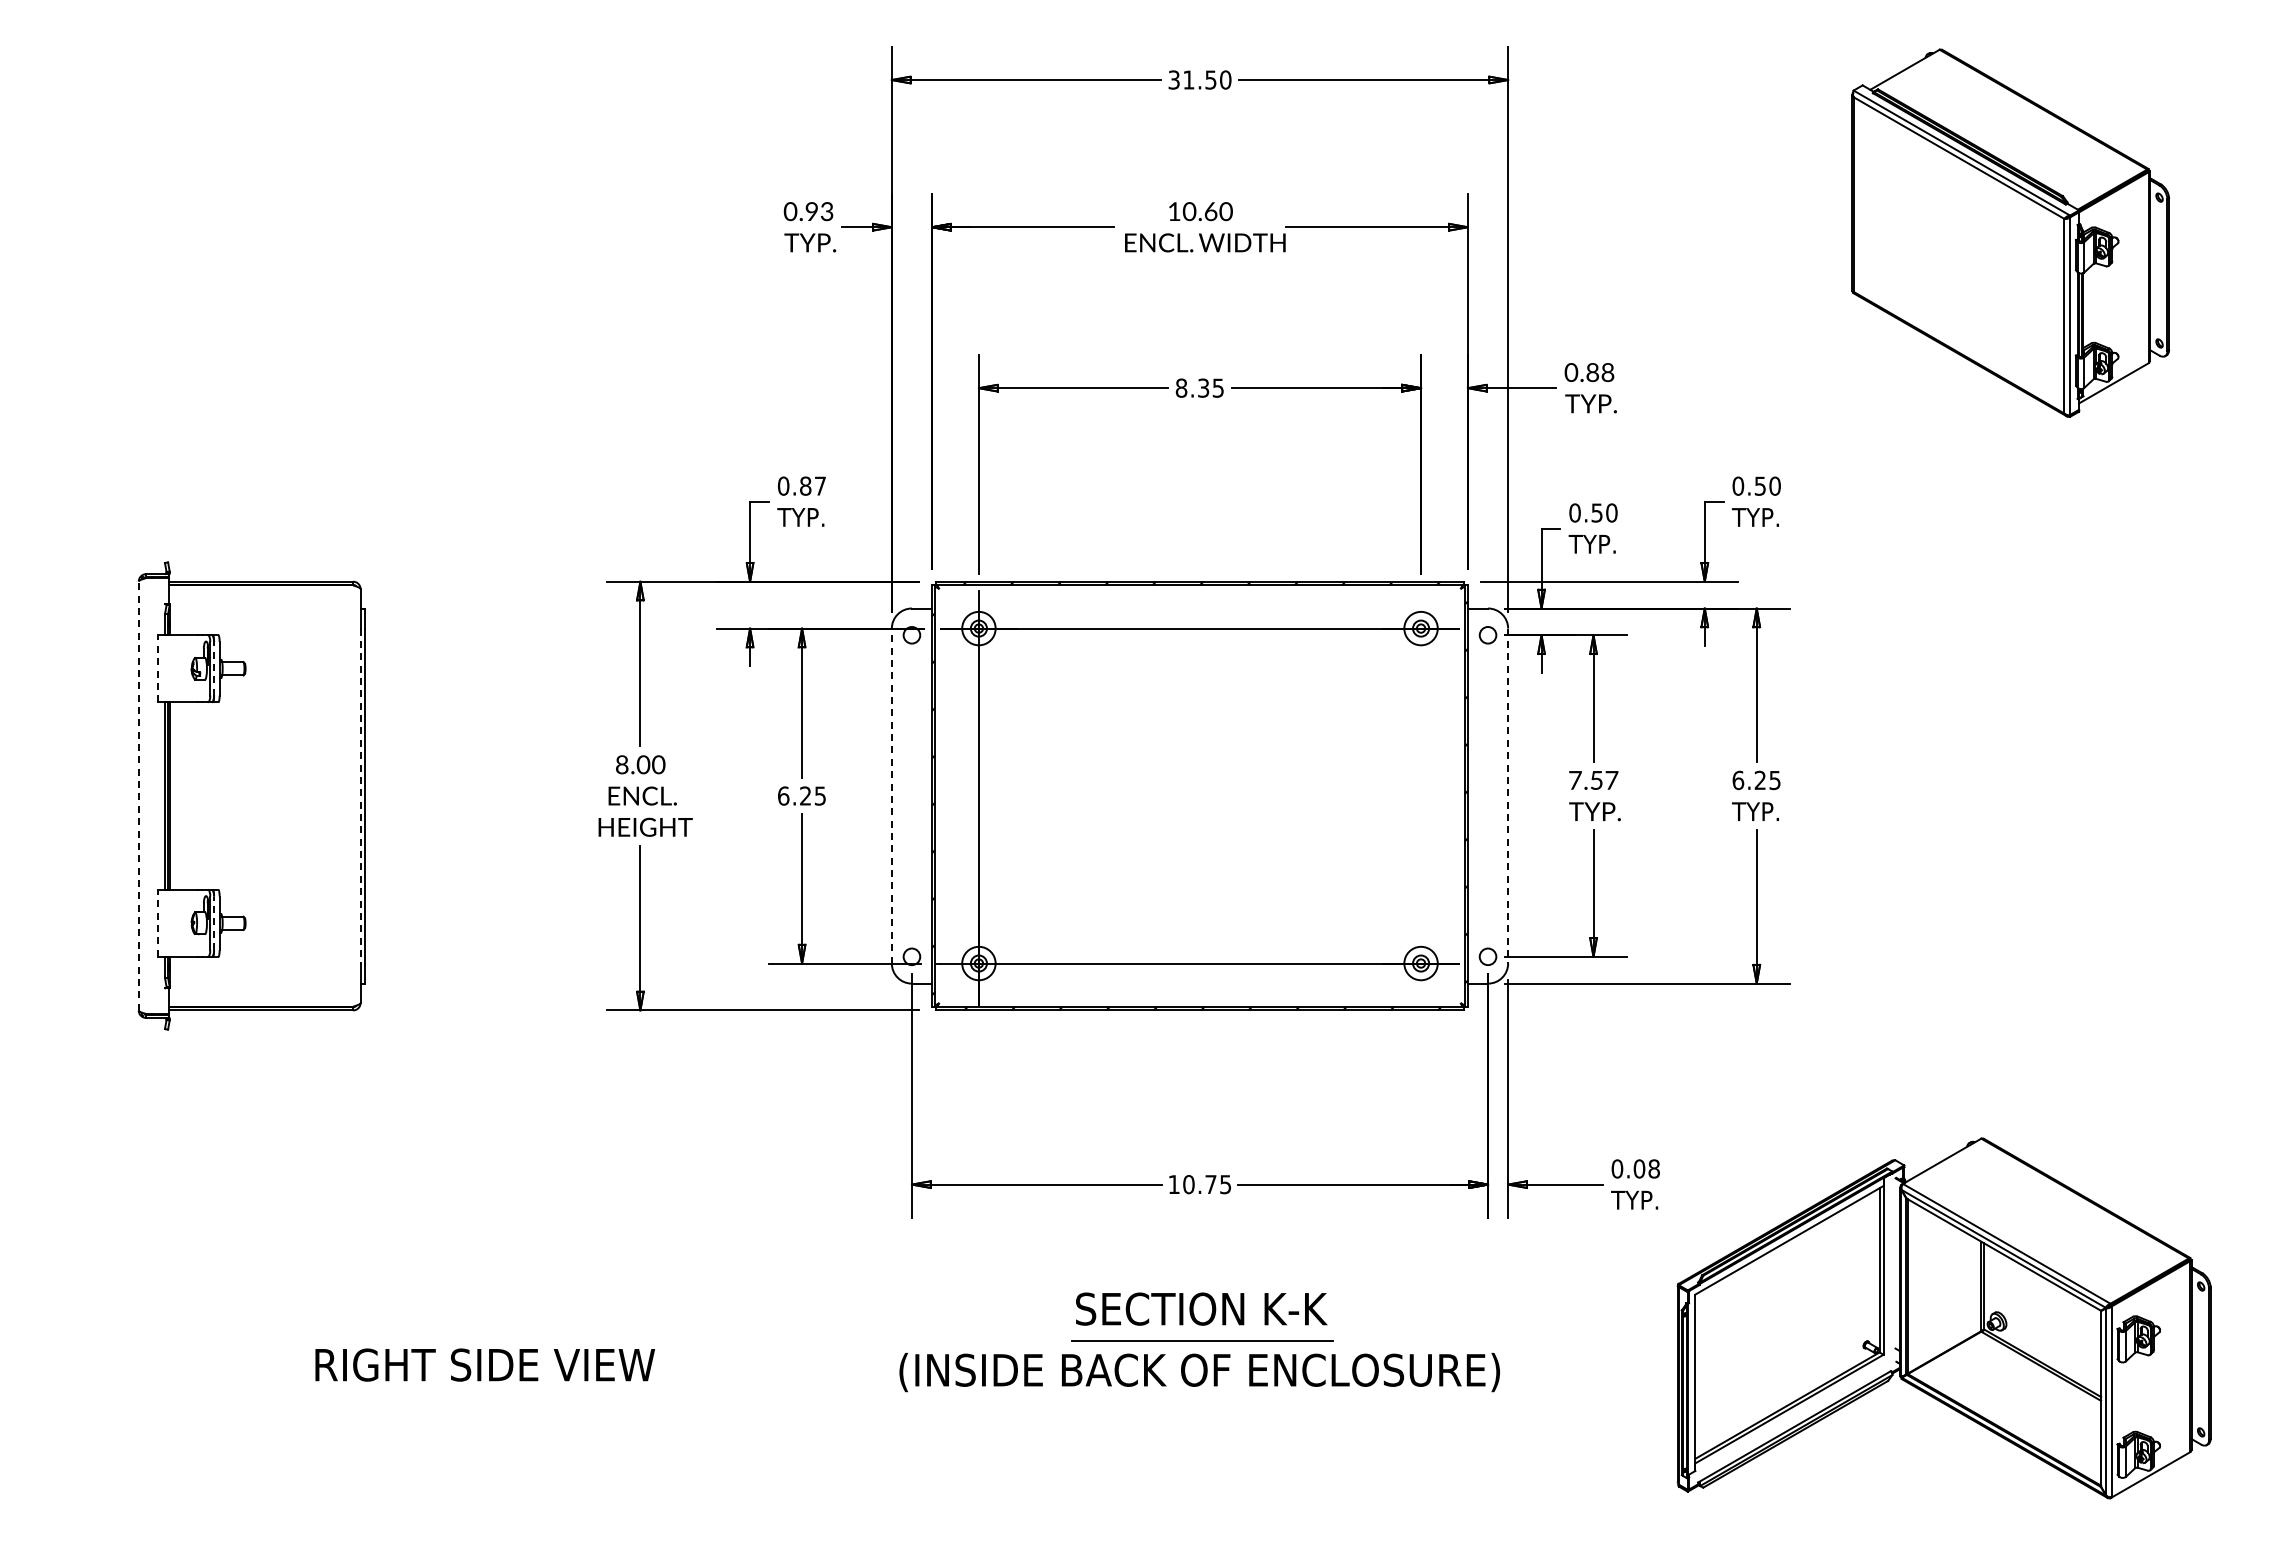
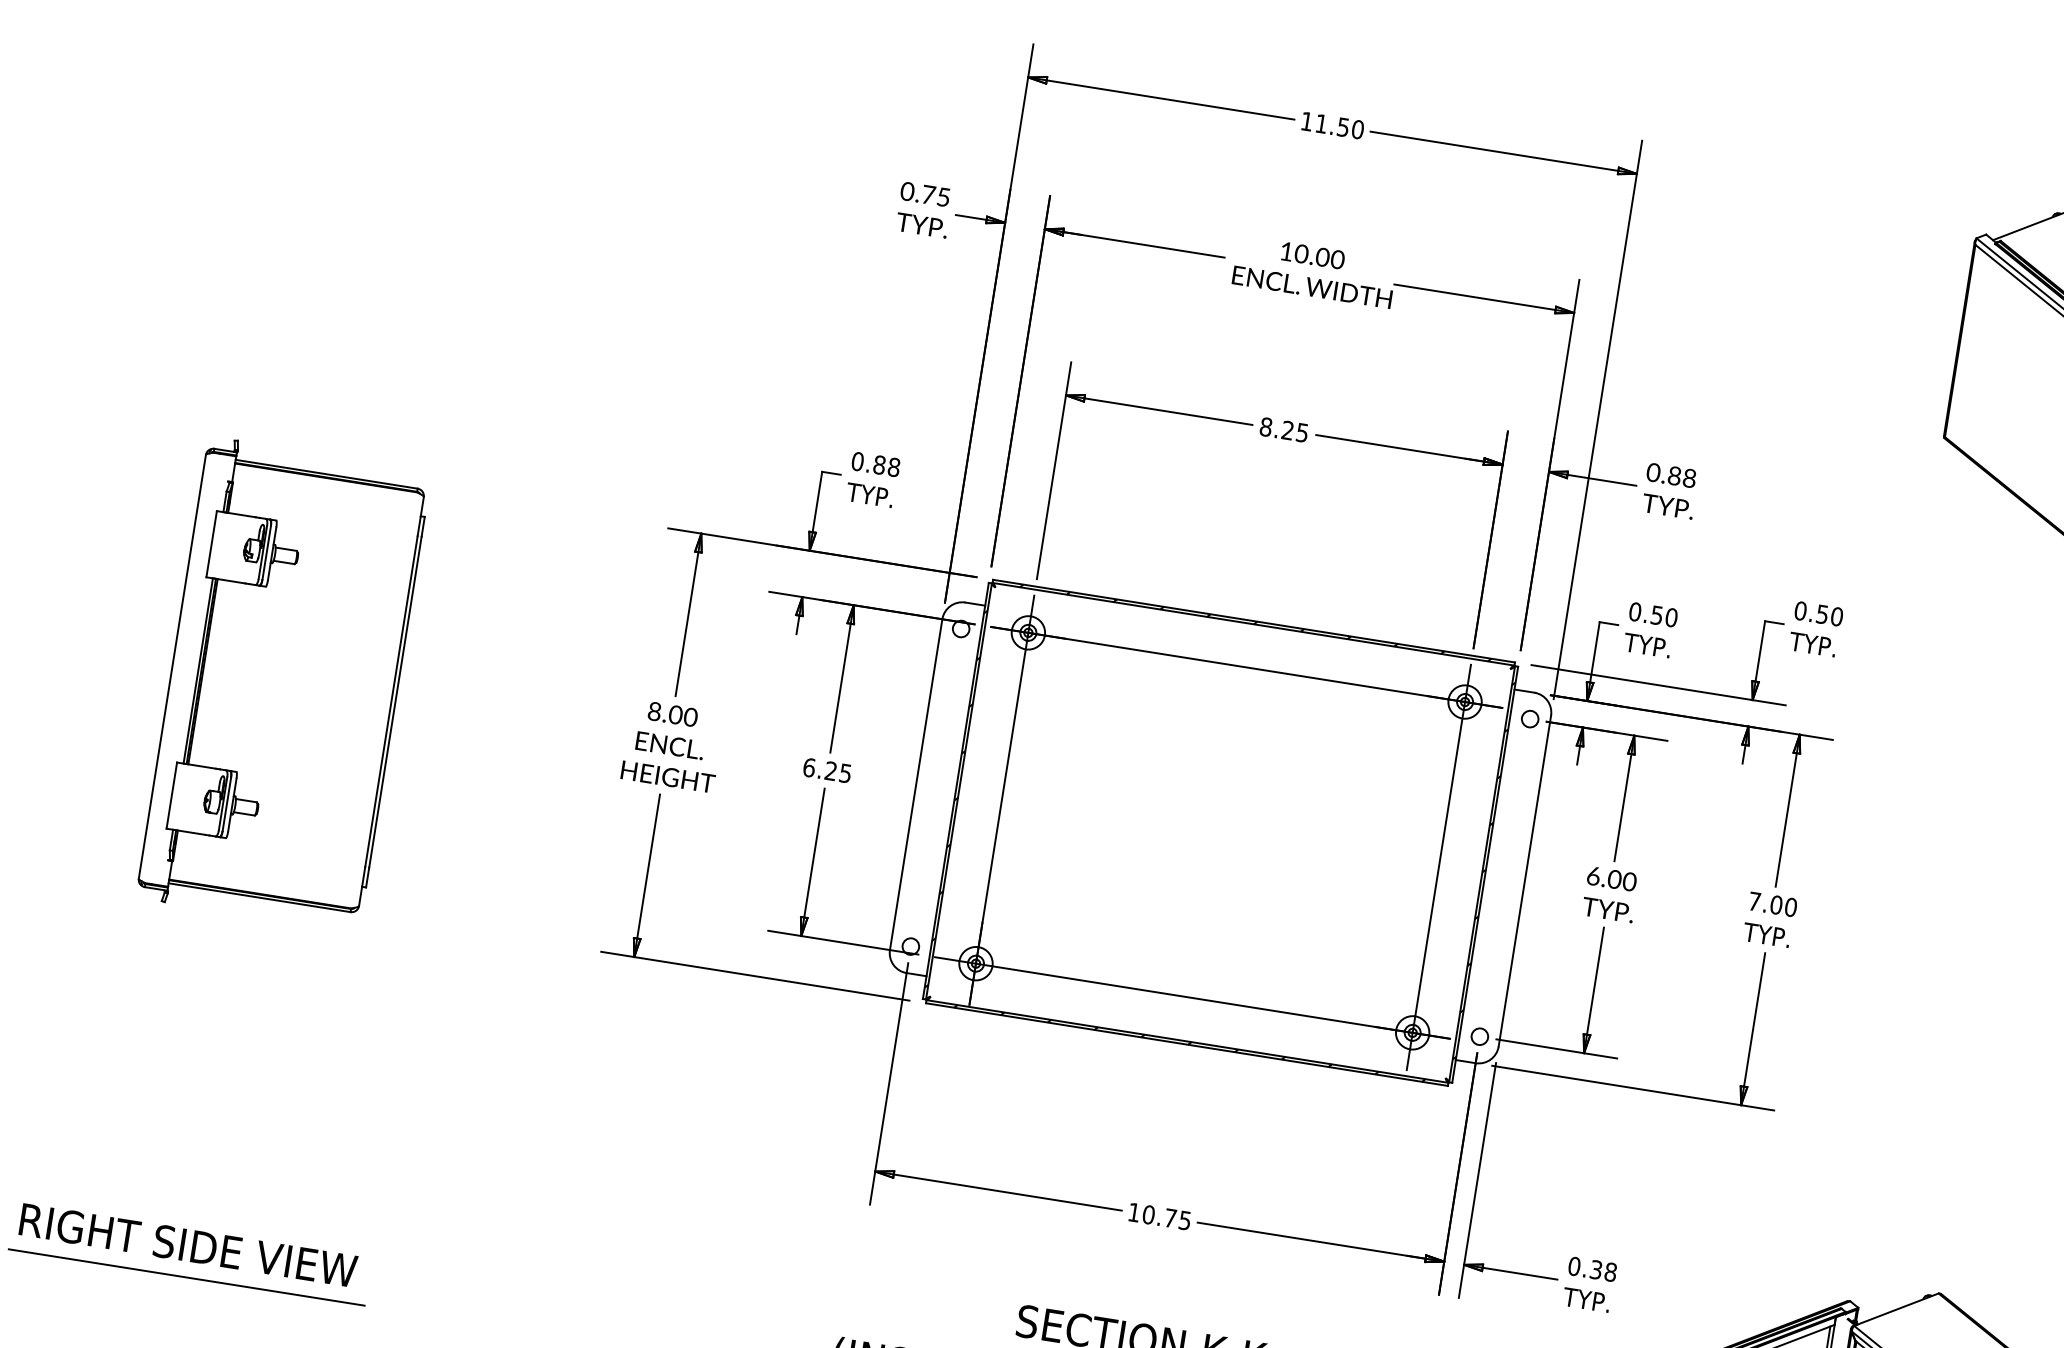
text: (1173, 79) -> (1306, 120), 31.50 -> 11.50
text: (819, 211) -> (936, 195), 0.93 -> 0.75
text: (1210, 211) -> (1322, 257), 10.60 -> 10.00
text: (1203, 388) -> (1287, 430), 8.35 -> 8.25
text: (820, 485) -> (894, 466), 0.87 -> 0.88
line: (158, 668) -> (211, 543), dashed -> solid
line: (214, 668) -> (267, 552), dashed -> solid
text: (1593, 779) -> (1611, 878), 7.57 -> 6.00
text: (1756, 780) -> (1772, 904), 6.25 -> 7.00
line: (891, 795) -> (915, 784), dashed -> solid
line: (1421, 795) -> (1439, 866), added
line: (138, 796) -> (172, 667), dashed -> solid
line: (360, 796) -> (391, 701), dashed -> solid
line: (1508, 796) -> (1525, 881), dashed -> solid
line: (158, 922) -> (172, 794), dashed -> solid
line: (214, 923) -> (227, 804), dashed -> solid
text: (1639, 1168) -> (1596, 1269), 0.08 -> 0.38
text: (485, 1364) -> (188, 1244), moved
line: (248, 1396) -> (186, 1277), added

